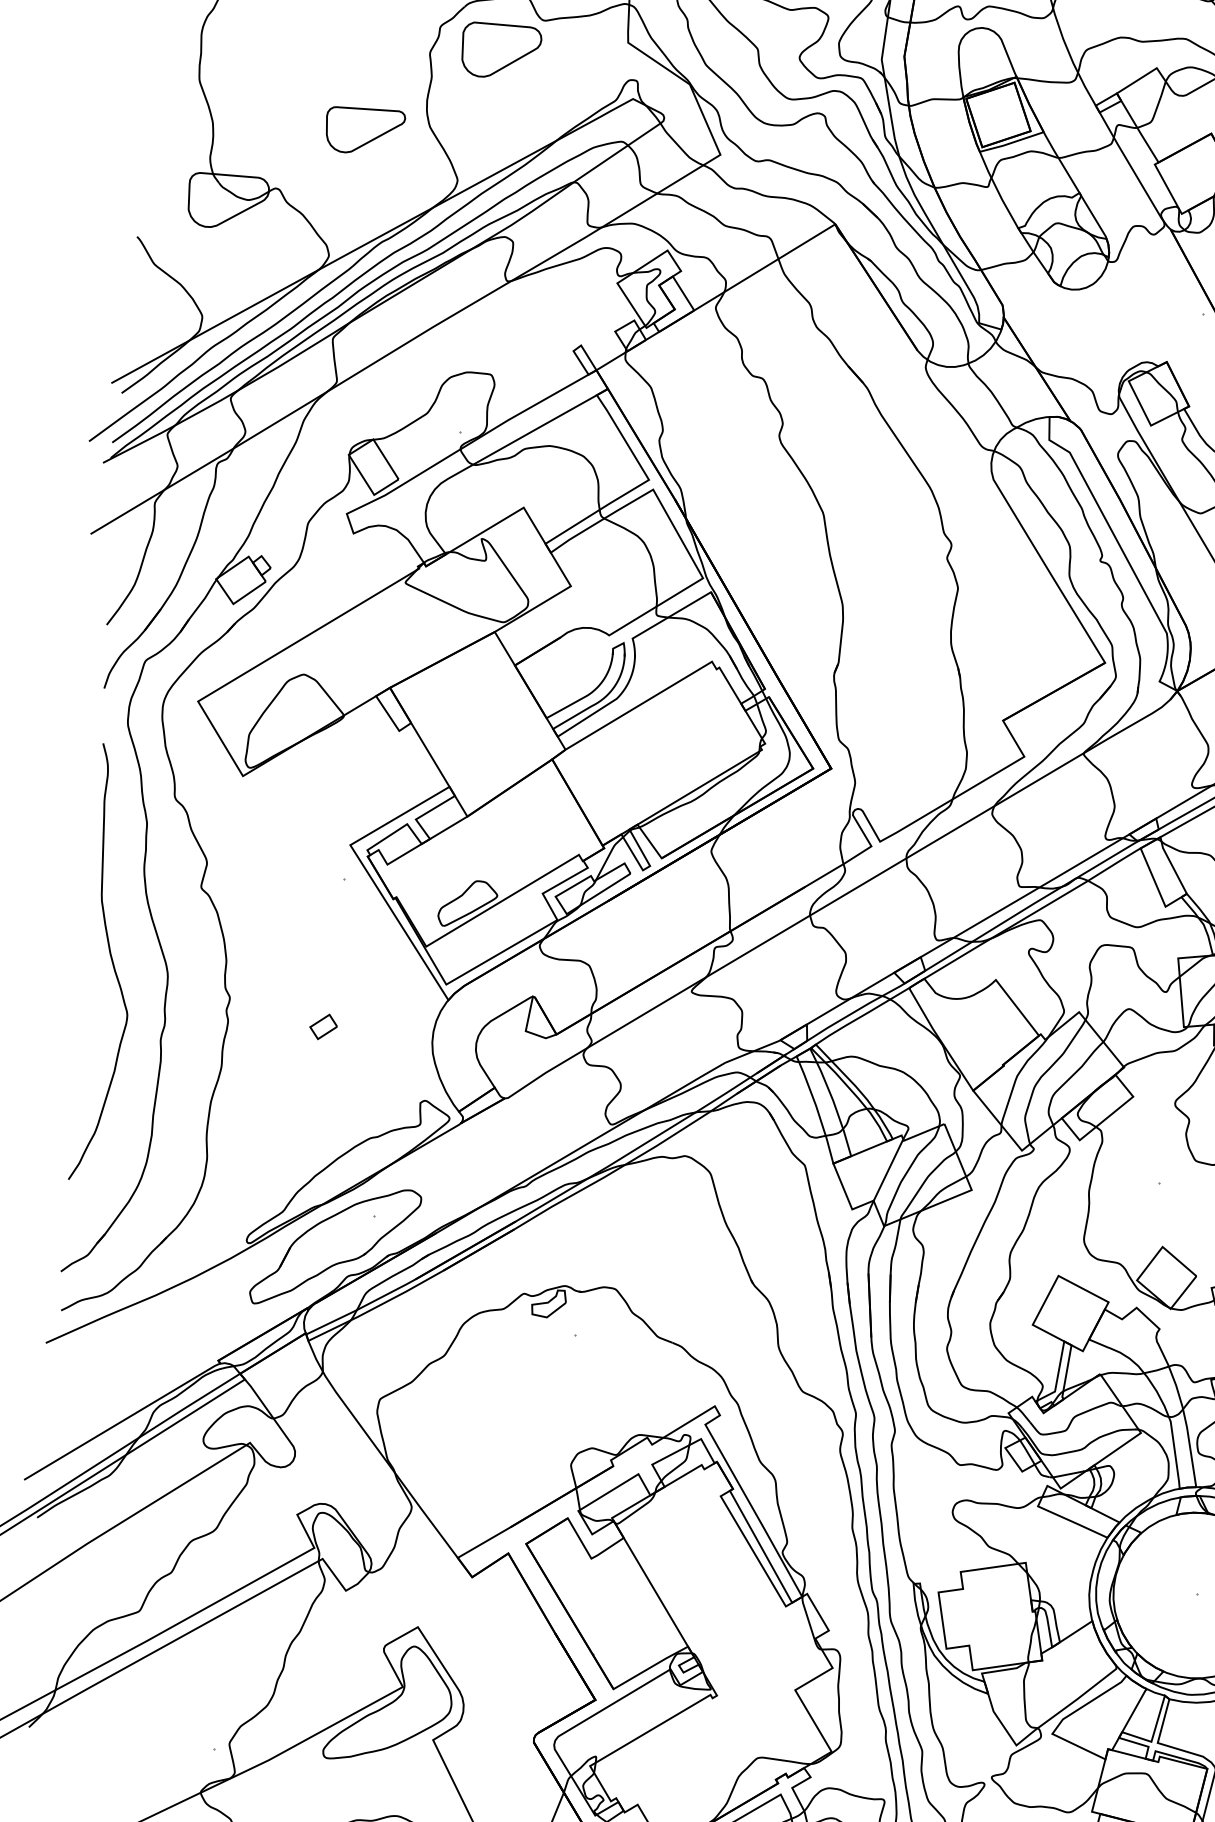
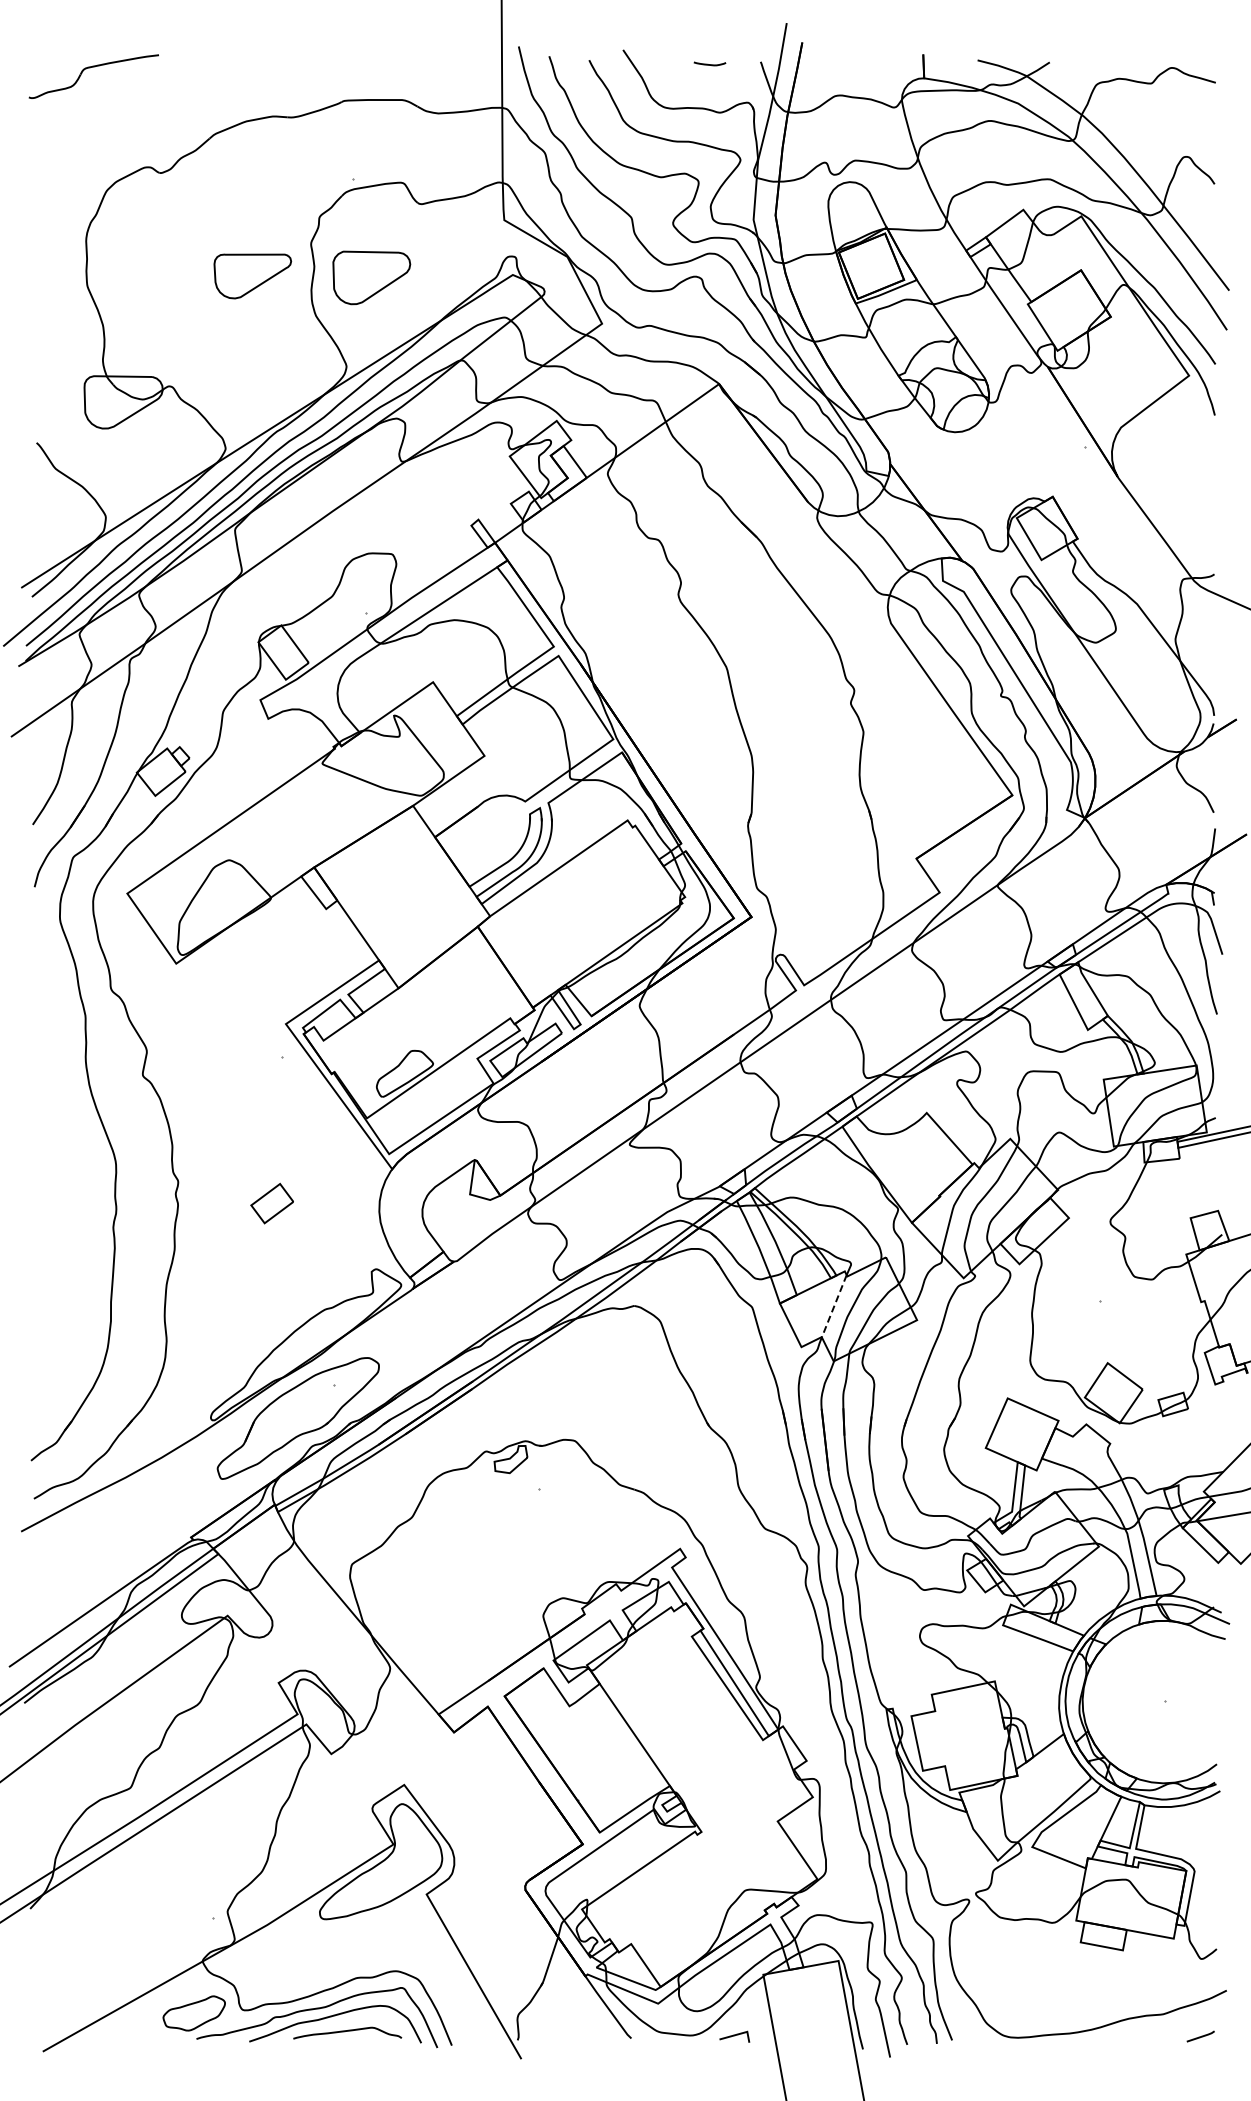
part: (501, 50) -> (371, 277), moved
part: (364, 131) -> (252, 276), moved
curve: (111, 961) -> (59, 1153), removed
part: (323, 1026) -> (271, 1203), size x1.6
line: (888, 1170) -> (834, 1306), solid -> dashed

